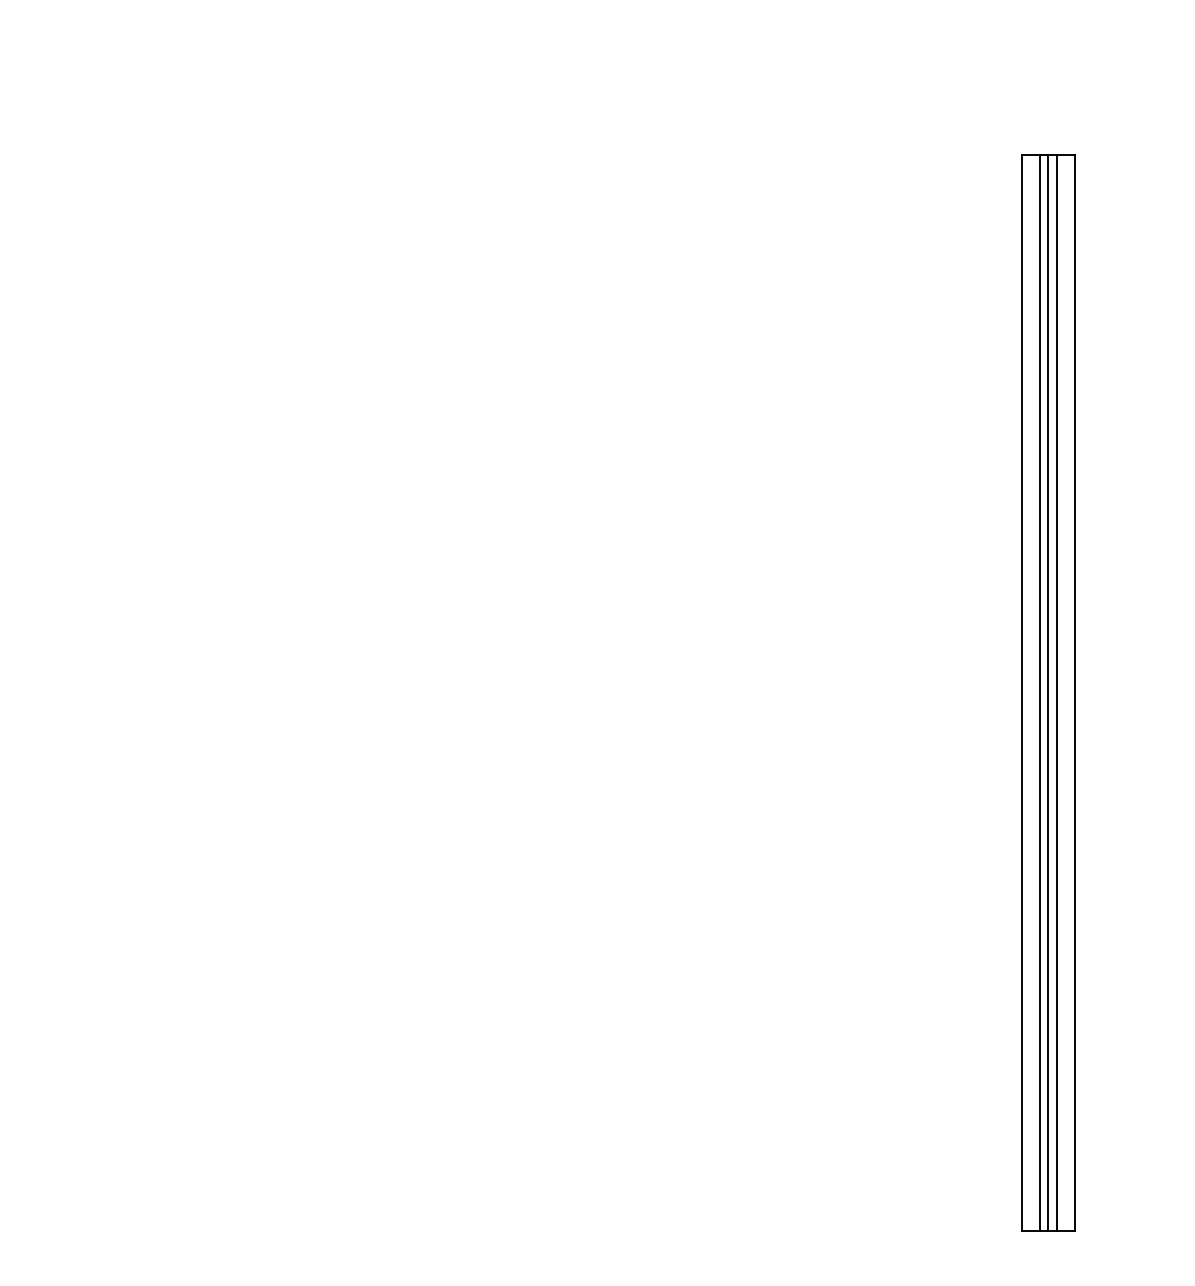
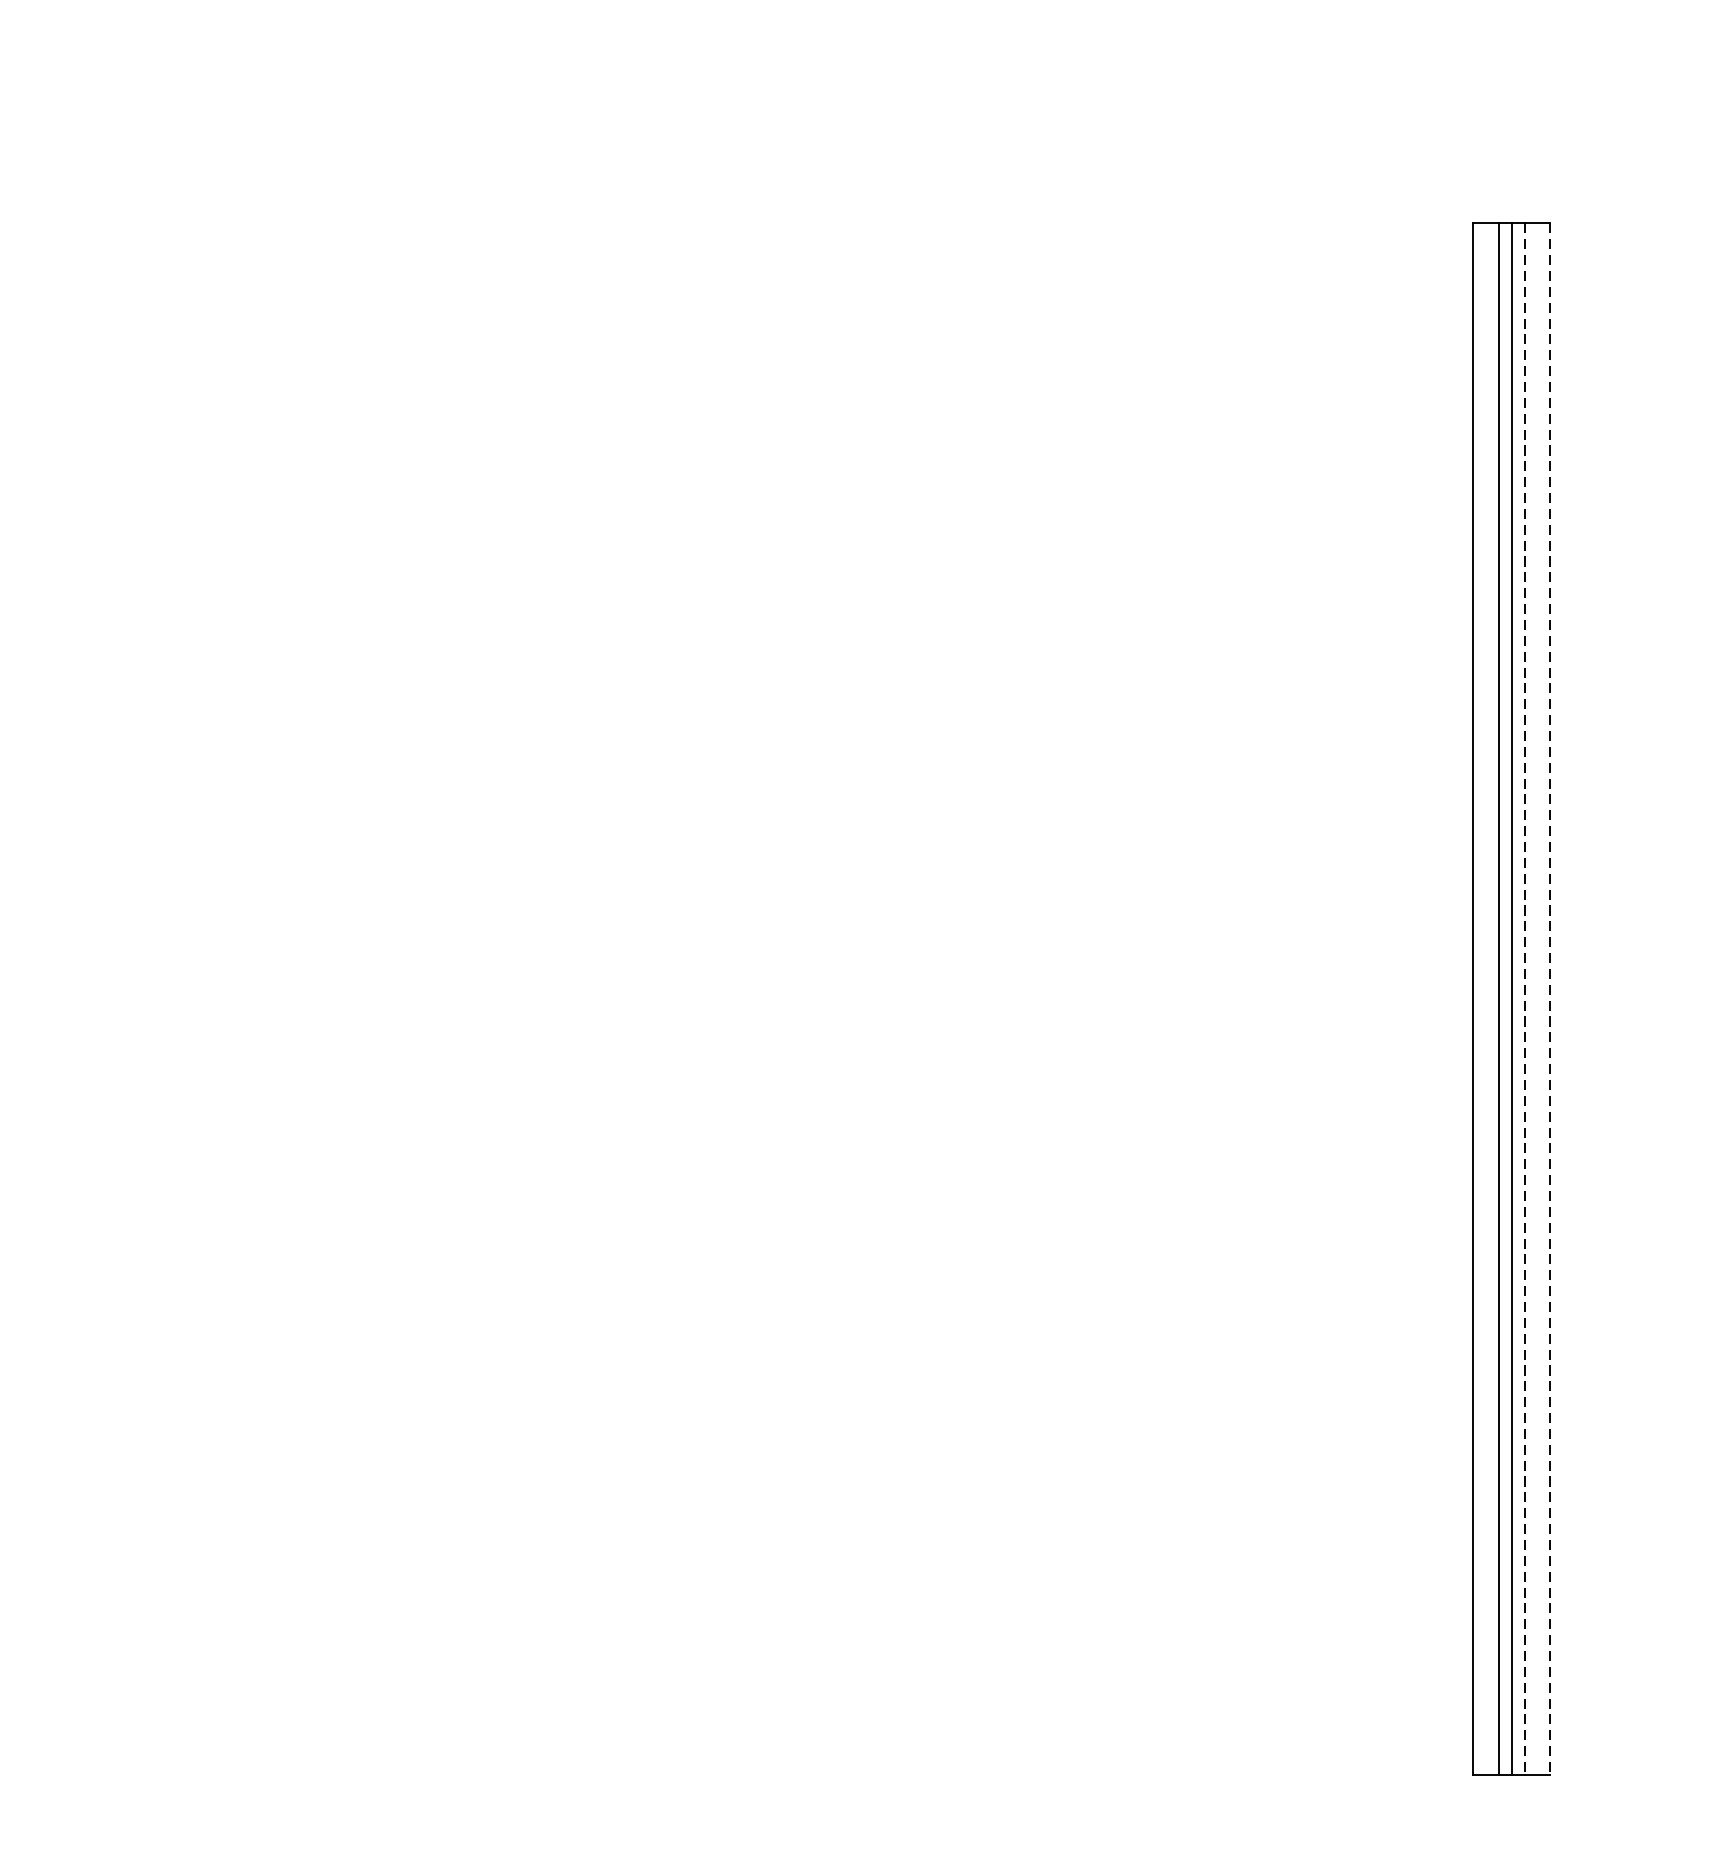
line: (1057, 693) -> (1524, 999), solid -> dashed
line: (1075, 693) -> (1550, 999), solid -> dashed

